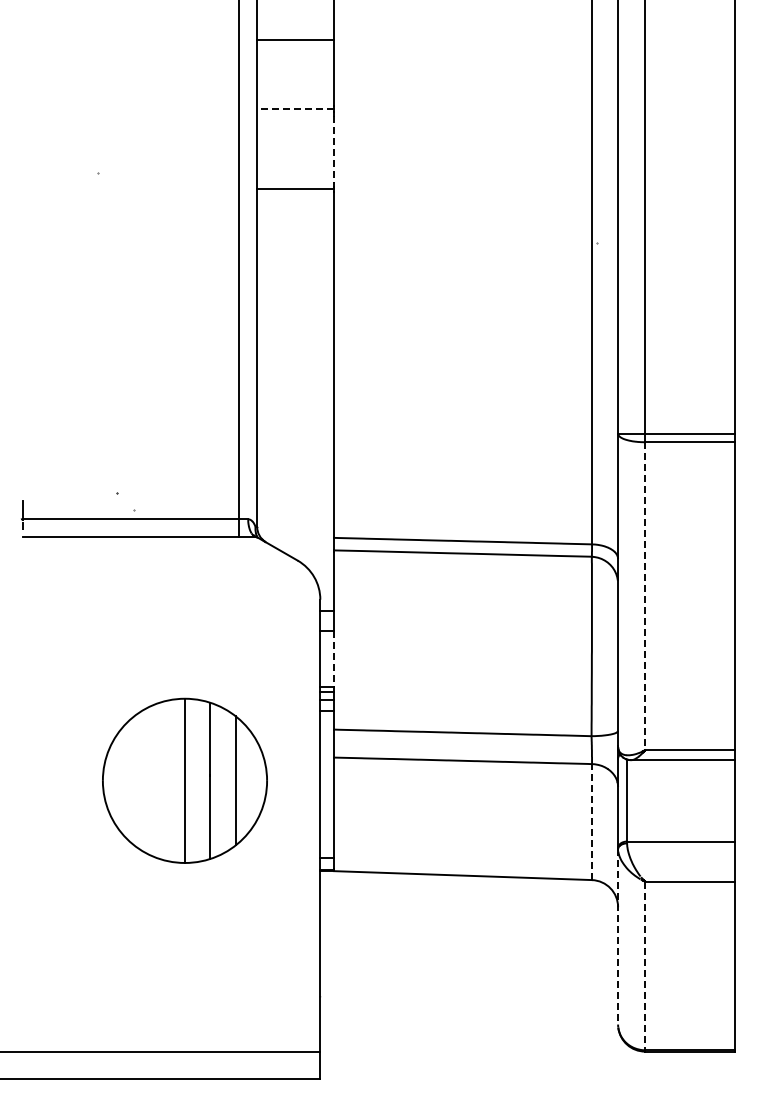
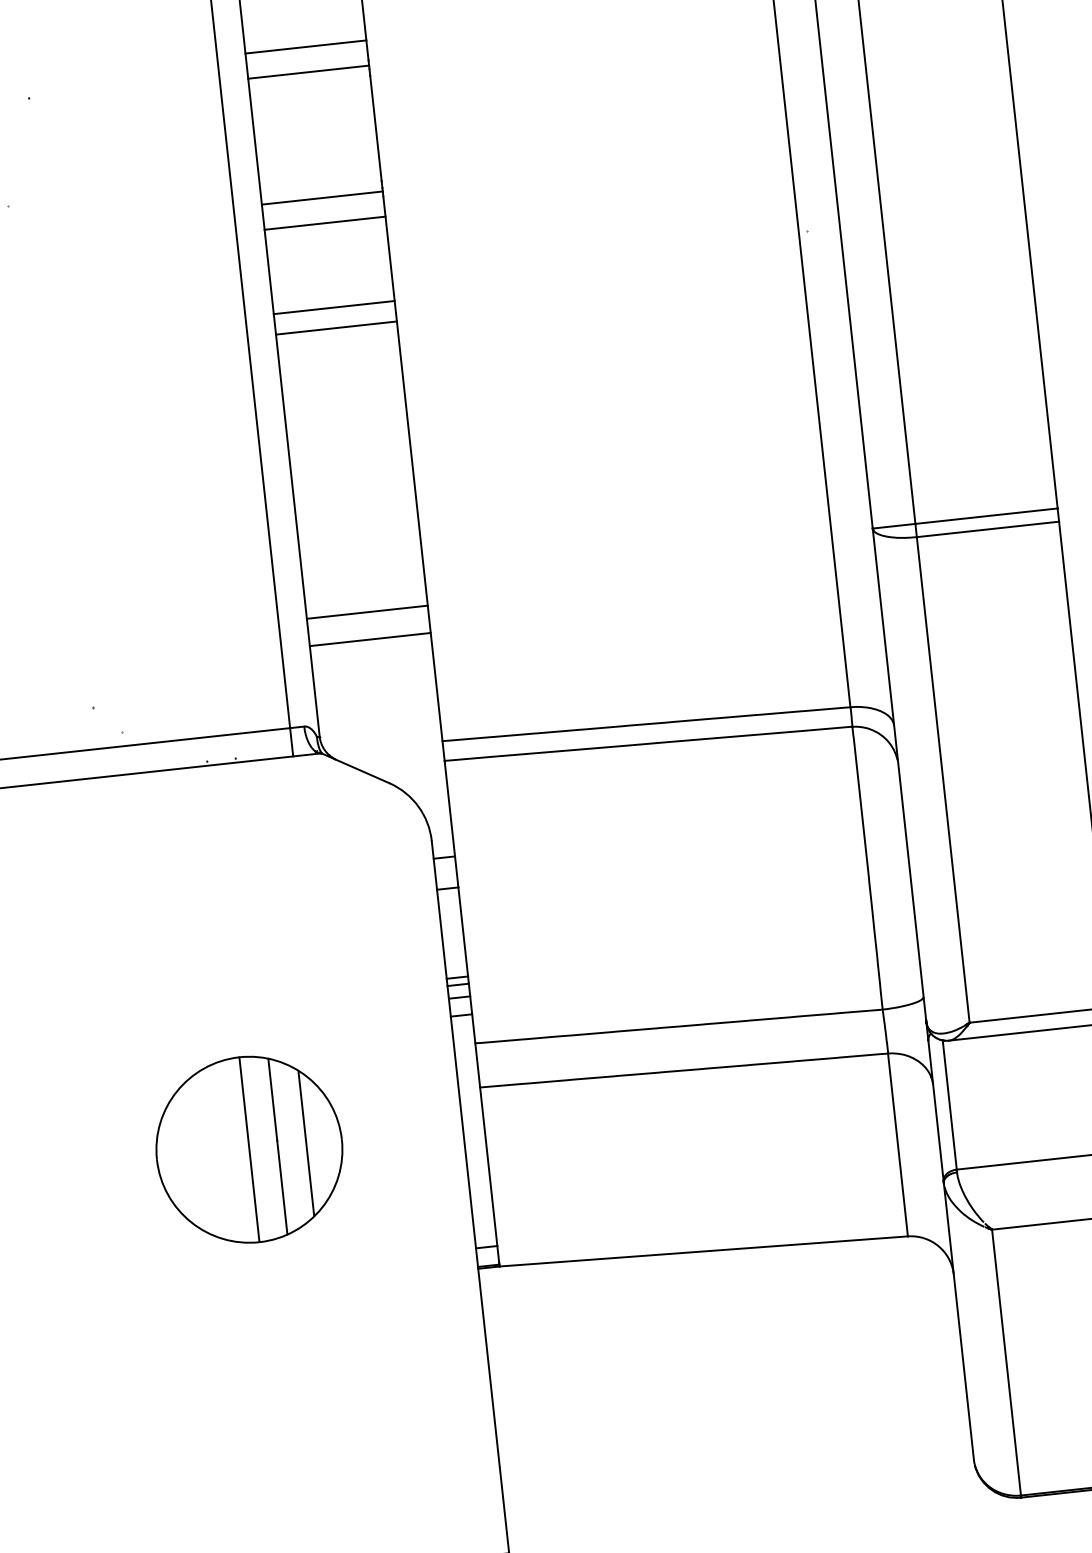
line: (295, 93) -> (305, 47), added
line: (295, 109) -> (308, 72), dashed -> solid
line: (333, 149) -> (375, 129), dashed -> solid
line: (295, 205) -> (325, 223), added
line: (295, 258) -> (334, 307), added
line: (295, 271) -> (336, 327), added
line: (295, 451) -> (367, 611), added
line: (295, 469) -> (370, 639), added
line: (645, 596) -> (943, 780), dashed -> solid
line: (333, 659) -> (462, 932), dashed -> solid
part: (184, 780) -> (248, 1149), size x0.71
line: (591, 822) -> (897, 1145), dashed -> solid
line: (618, 936) -> (959, 1320), dashed -> solid
line: (645, 966) -> (1007, 1363), dashed -> solid

